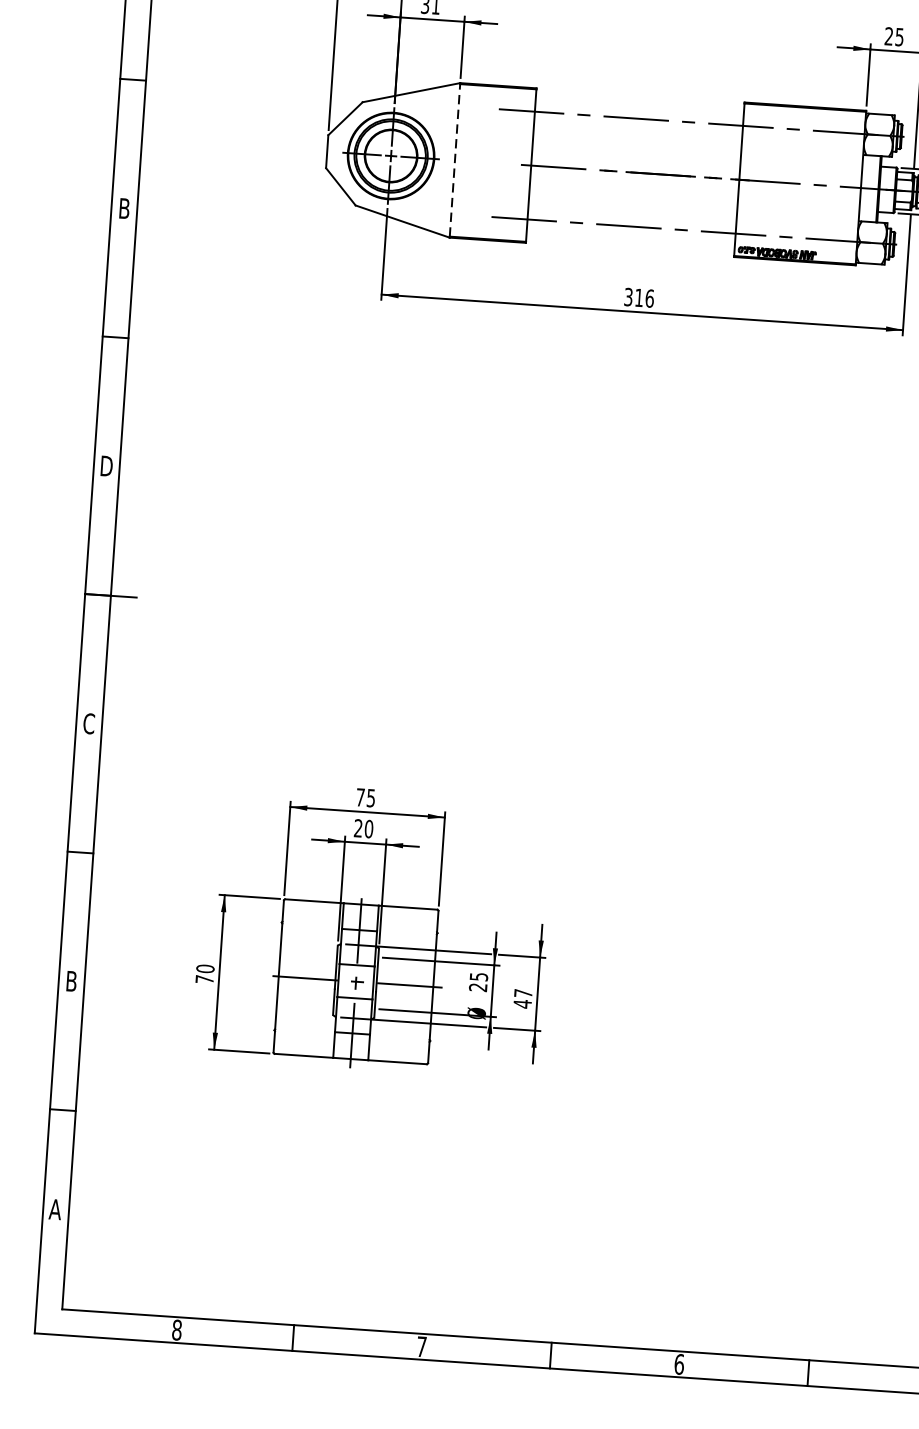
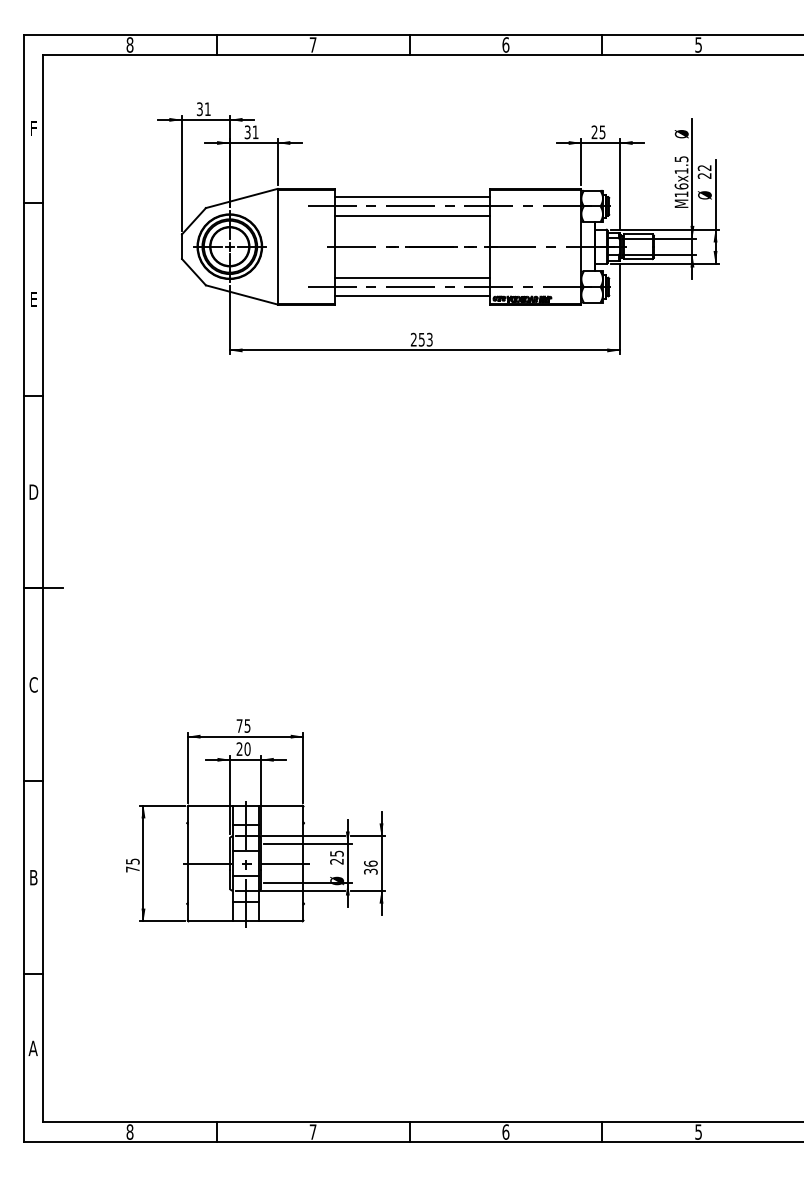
line: (639, 106) -> (412, 197), added
line: (638, 130) -> (412, 215), added
line: (454, 160) -> (277, 246), dashed -> solid
text: (124, 207) -> (33, 298), B -> E
line: (632, 213) -> (412, 277), added
line: (630, 239) -> (412, 296), added
text: (638, 297) -> (421, 339), 316 -> 253
text: (205, 968) -> (132, 861), 70 -> 75
text: (522, 998) -> (370, 867), 47 -> 36

